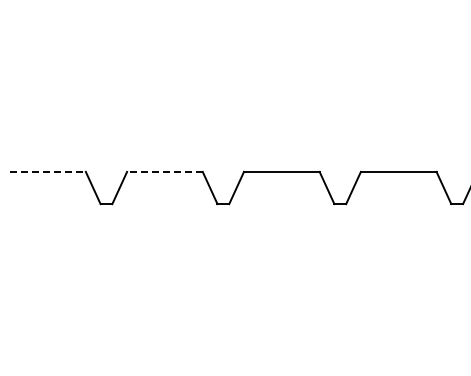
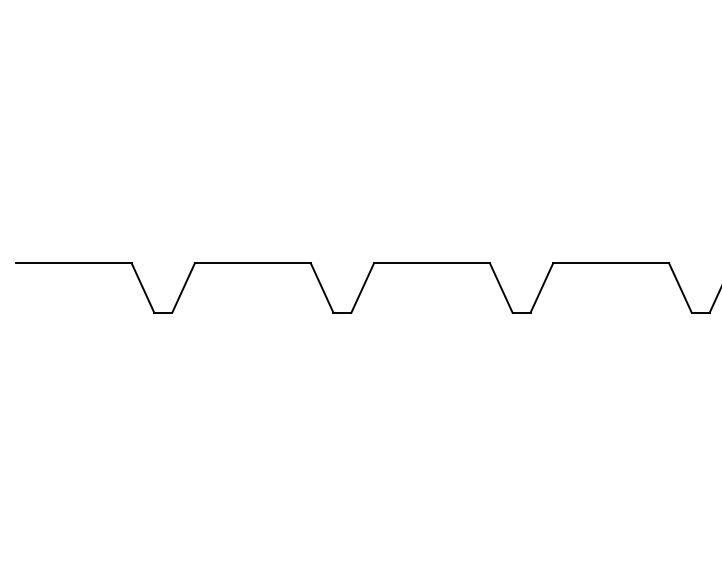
line: (48, 171) -> (74, 262), dashed -> solid
line: (164, 171) -> (252, 262), dashed -> solid

